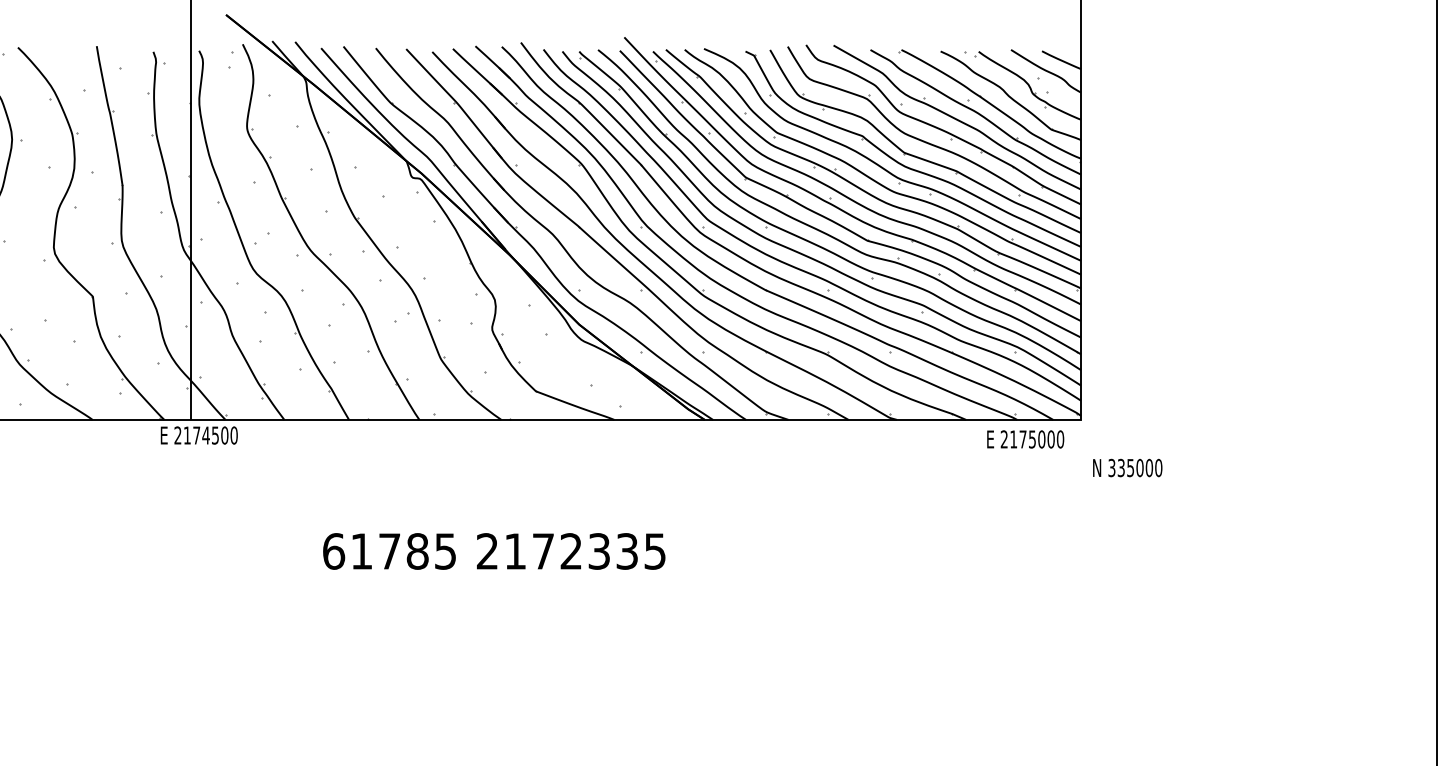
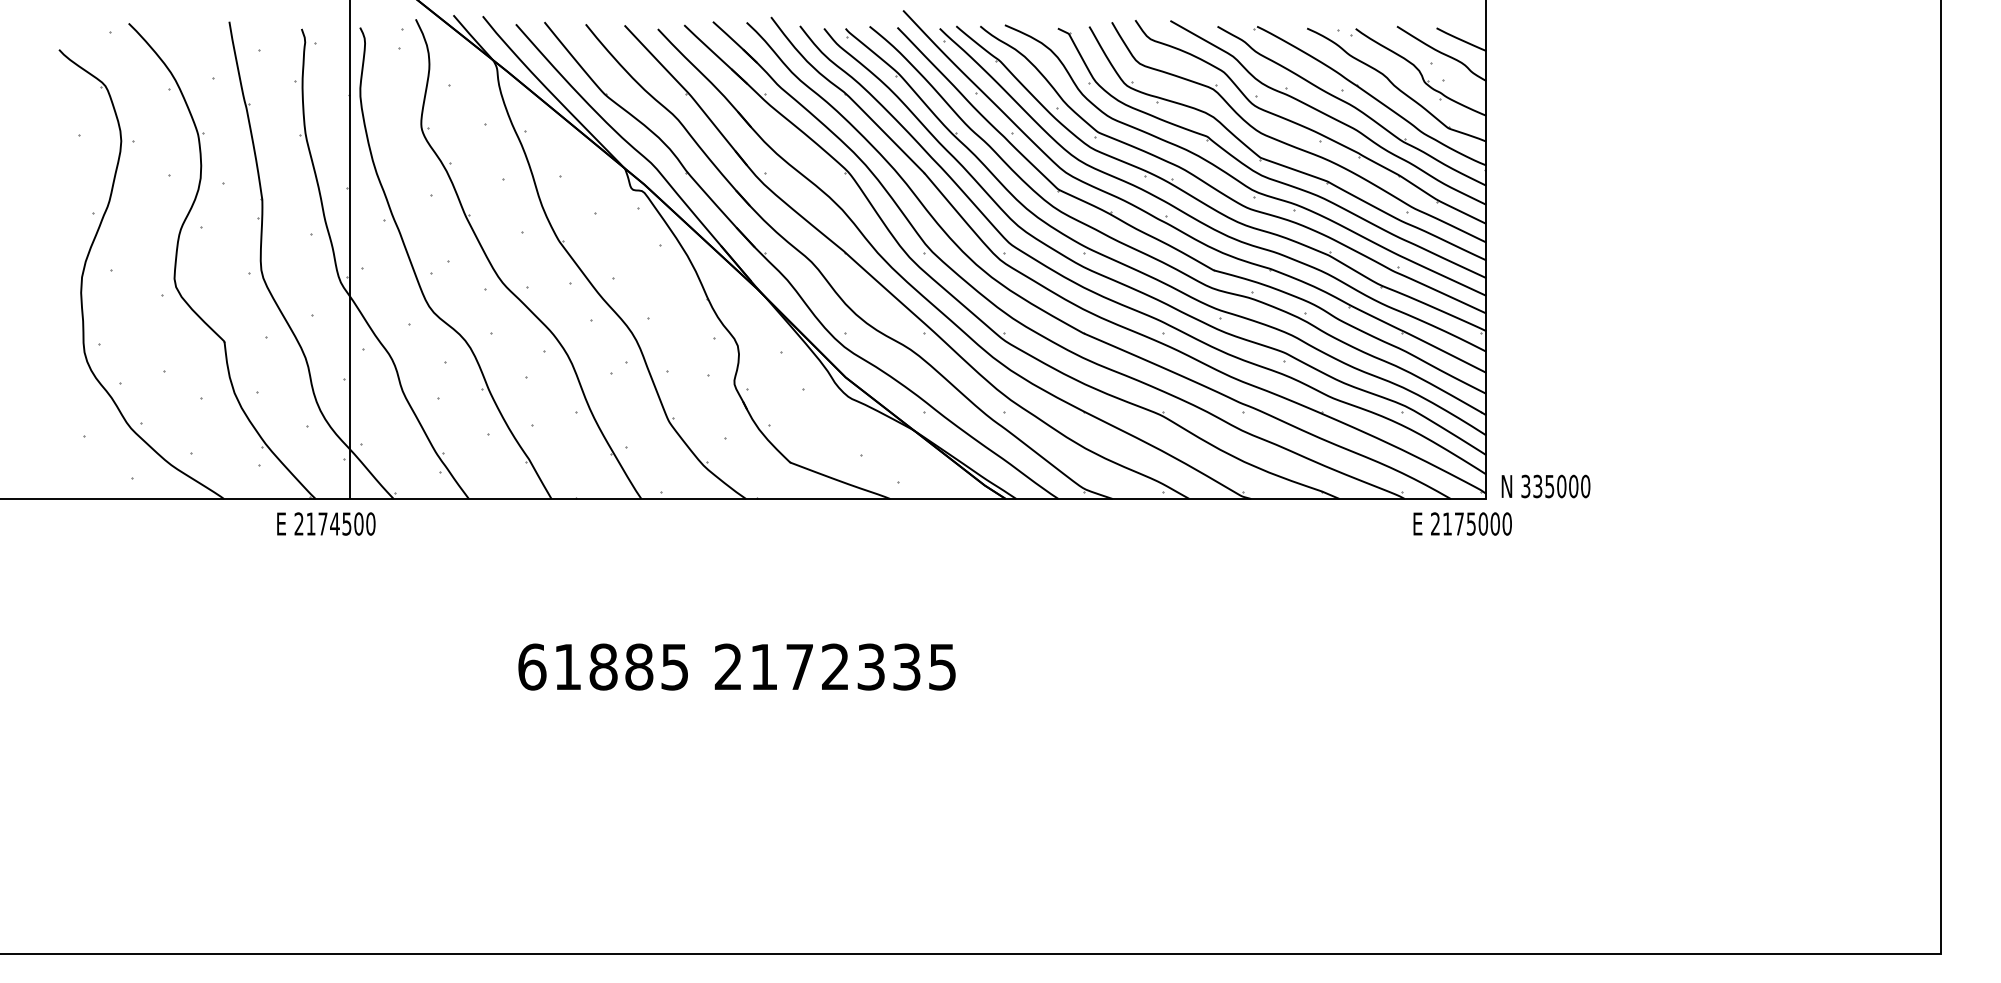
text: (199, 435) -> (326, 523), moved
text: (1025, 439) -> (1462, 523), moved
text: (1127, 468) -> (1545, 486), moved
text: (389, 551) -> (603, 666), 61785 -> 61885

